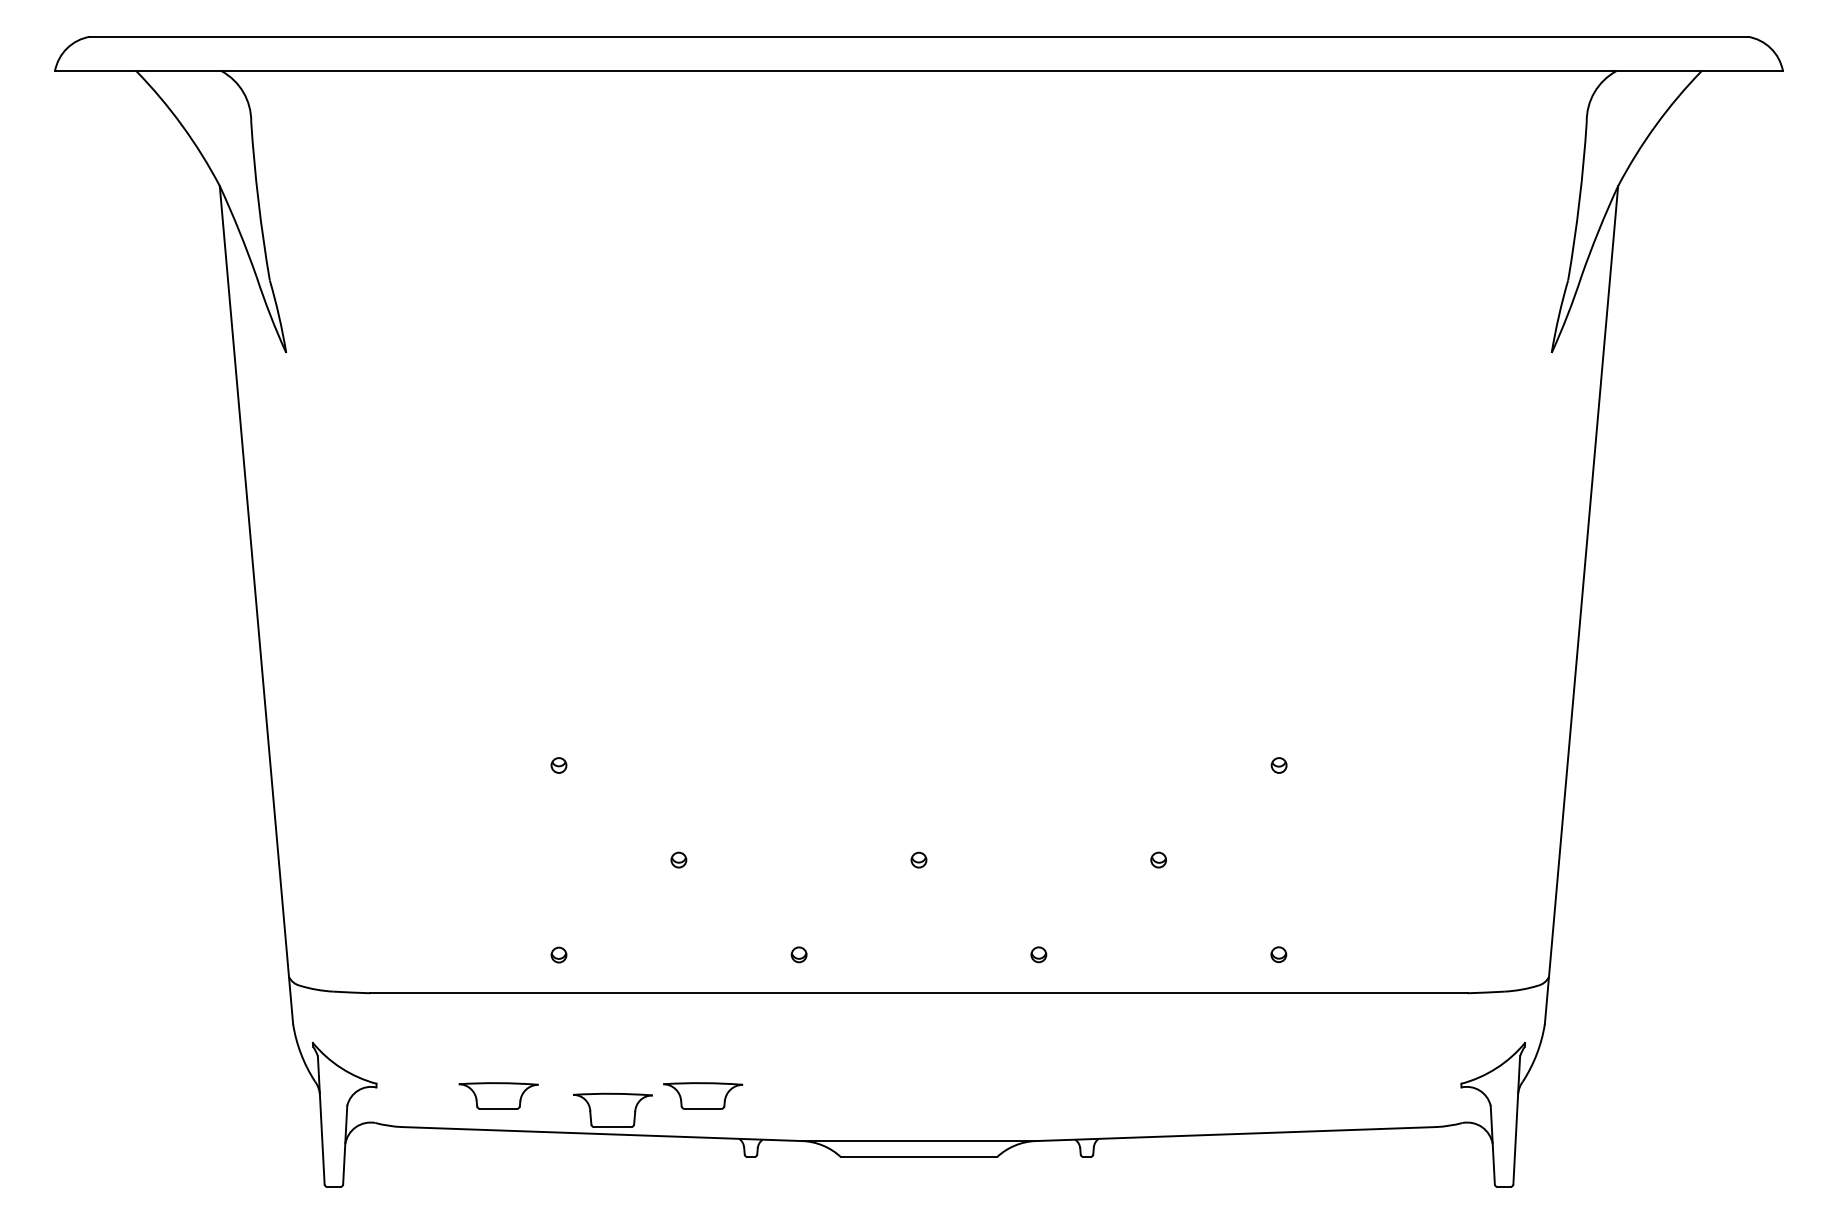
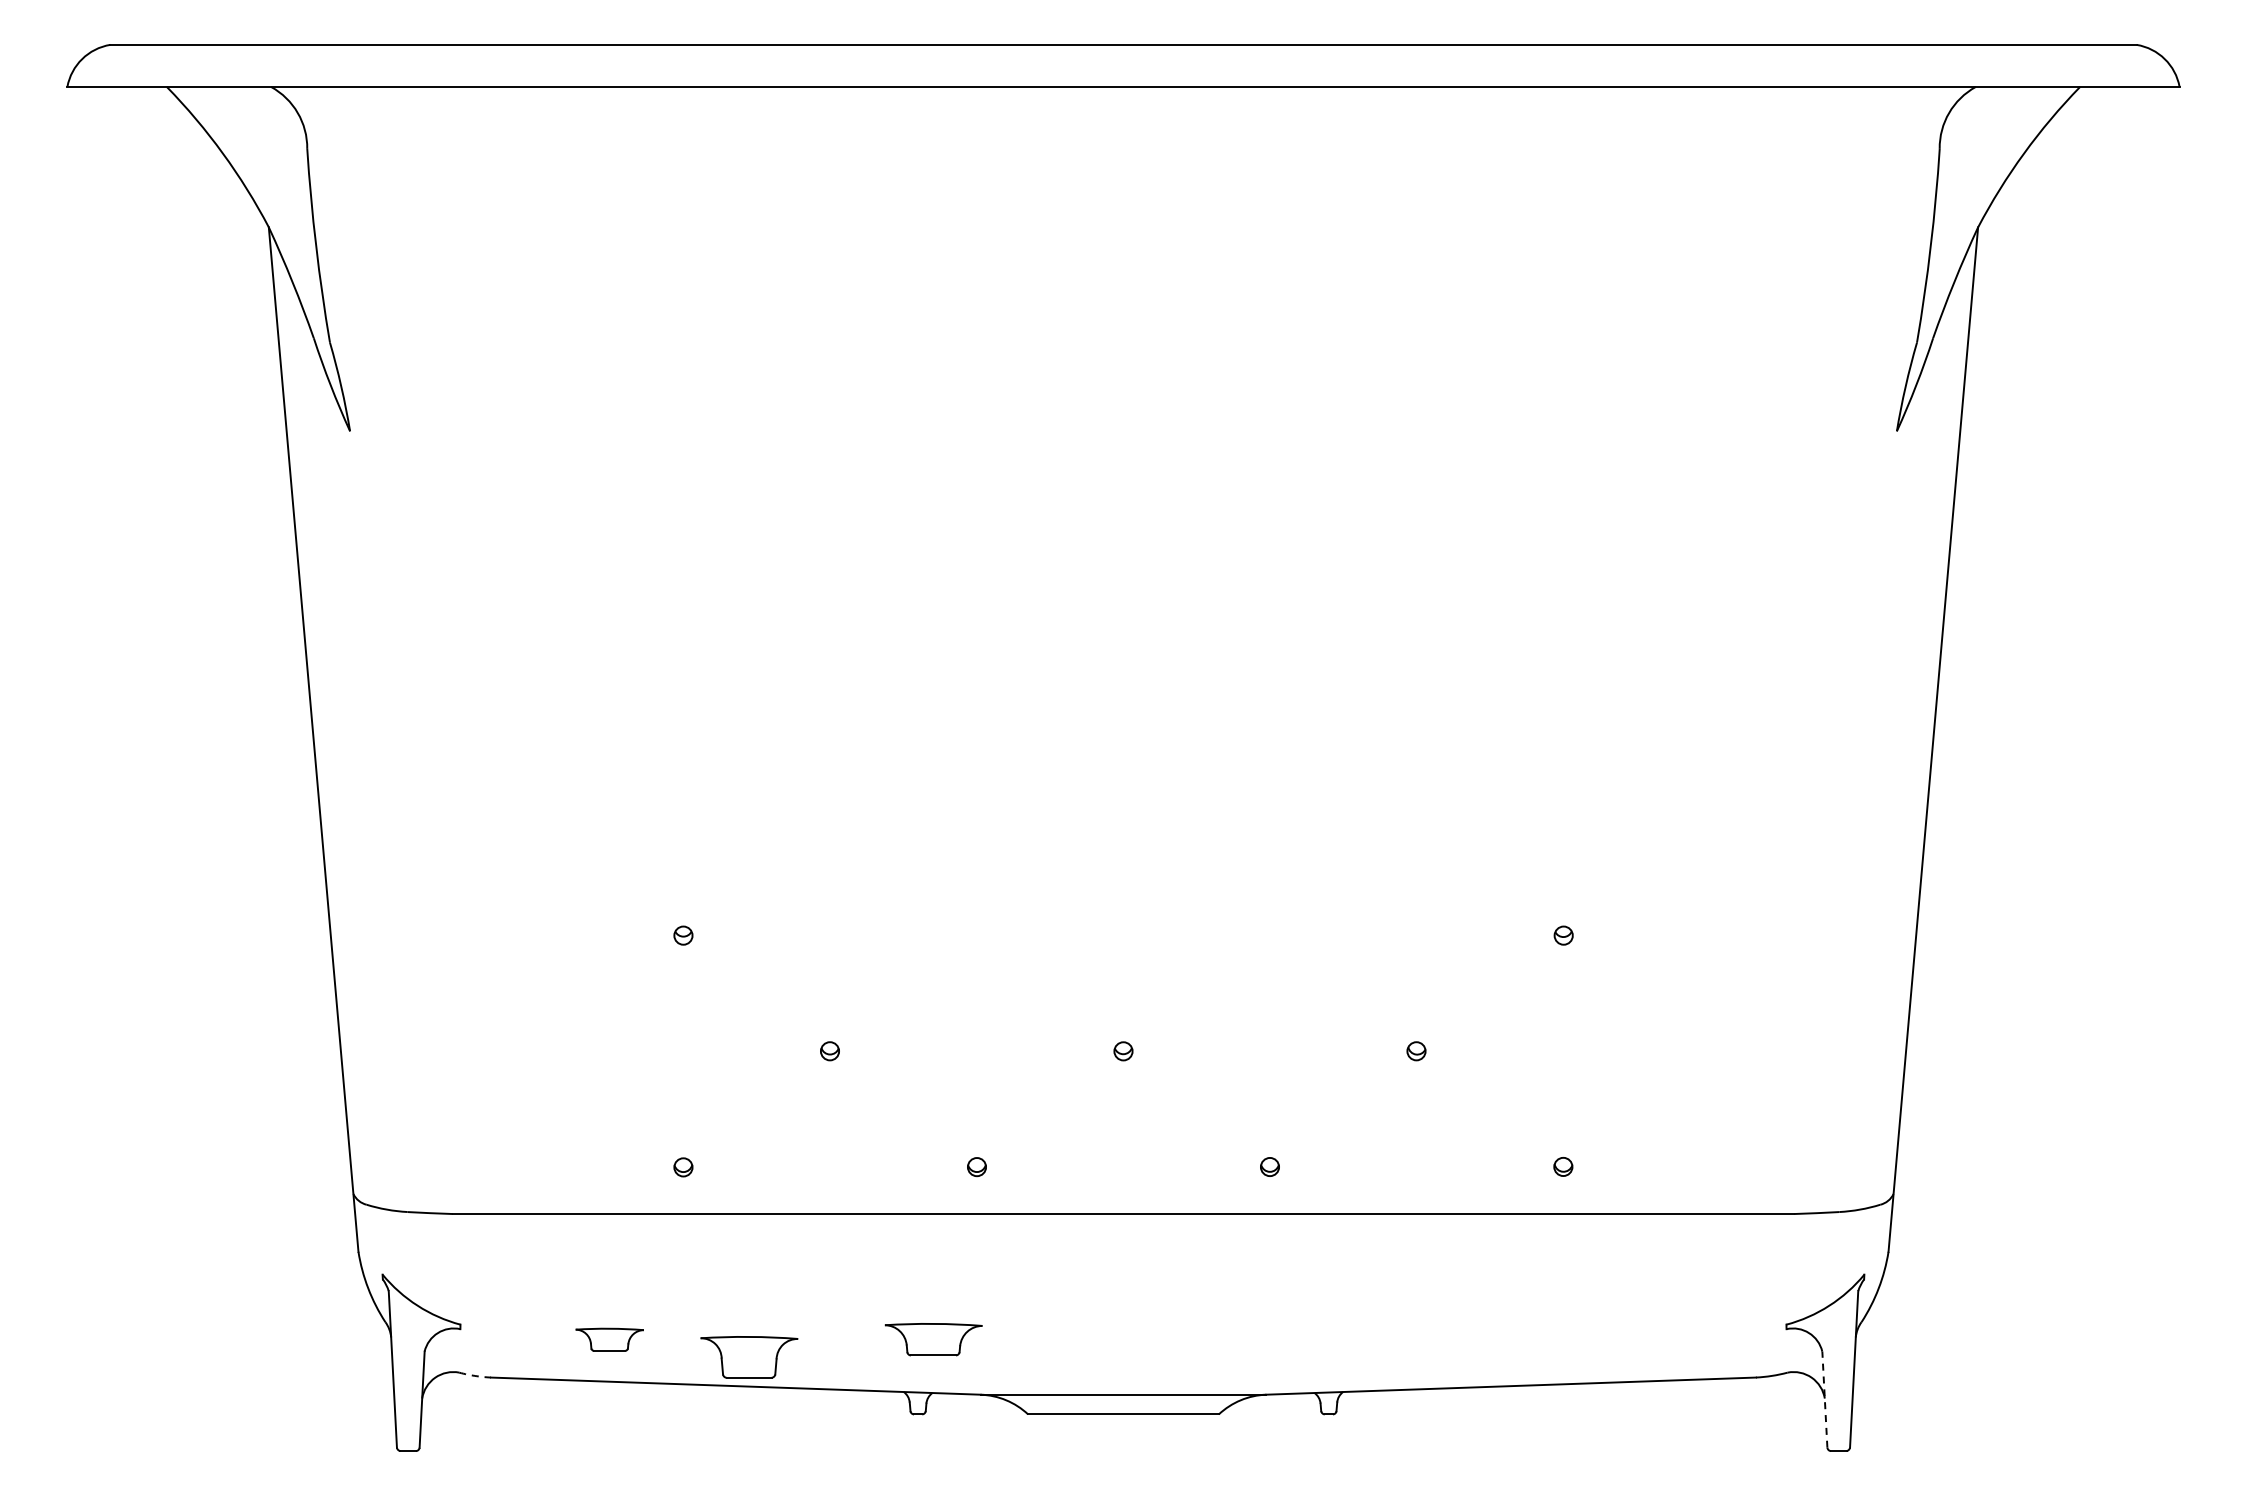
part: (498, 1095) -> (609, 1339), size x0.7
part: (703, 1095) -> (933, 1339), moved
arc: (388, 1125) -> (474, 1375), solid -> dashed
line: (1492, 1144) -> (1824, 1399), solid -> dashed

